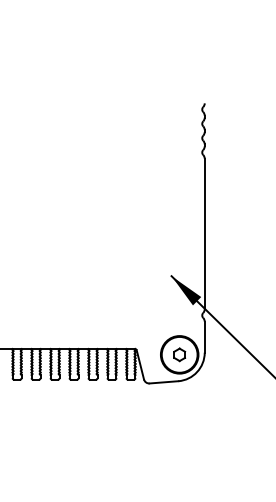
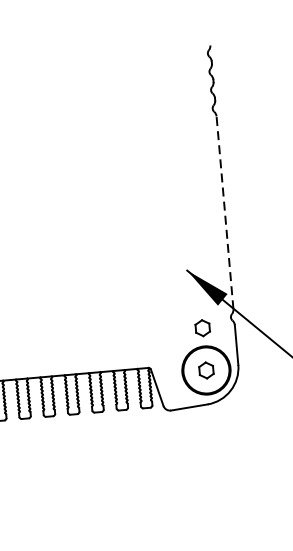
line: (204, 233) -> (224, 212), solid -> dashed
part: (179, 321) -> (202, 327), added

